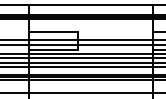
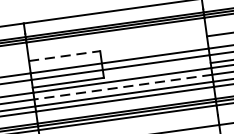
line: (53, 31) -> (64, 56), solid -> dashed
line: (90, 58) -> (123, 87), solid -> dashed

